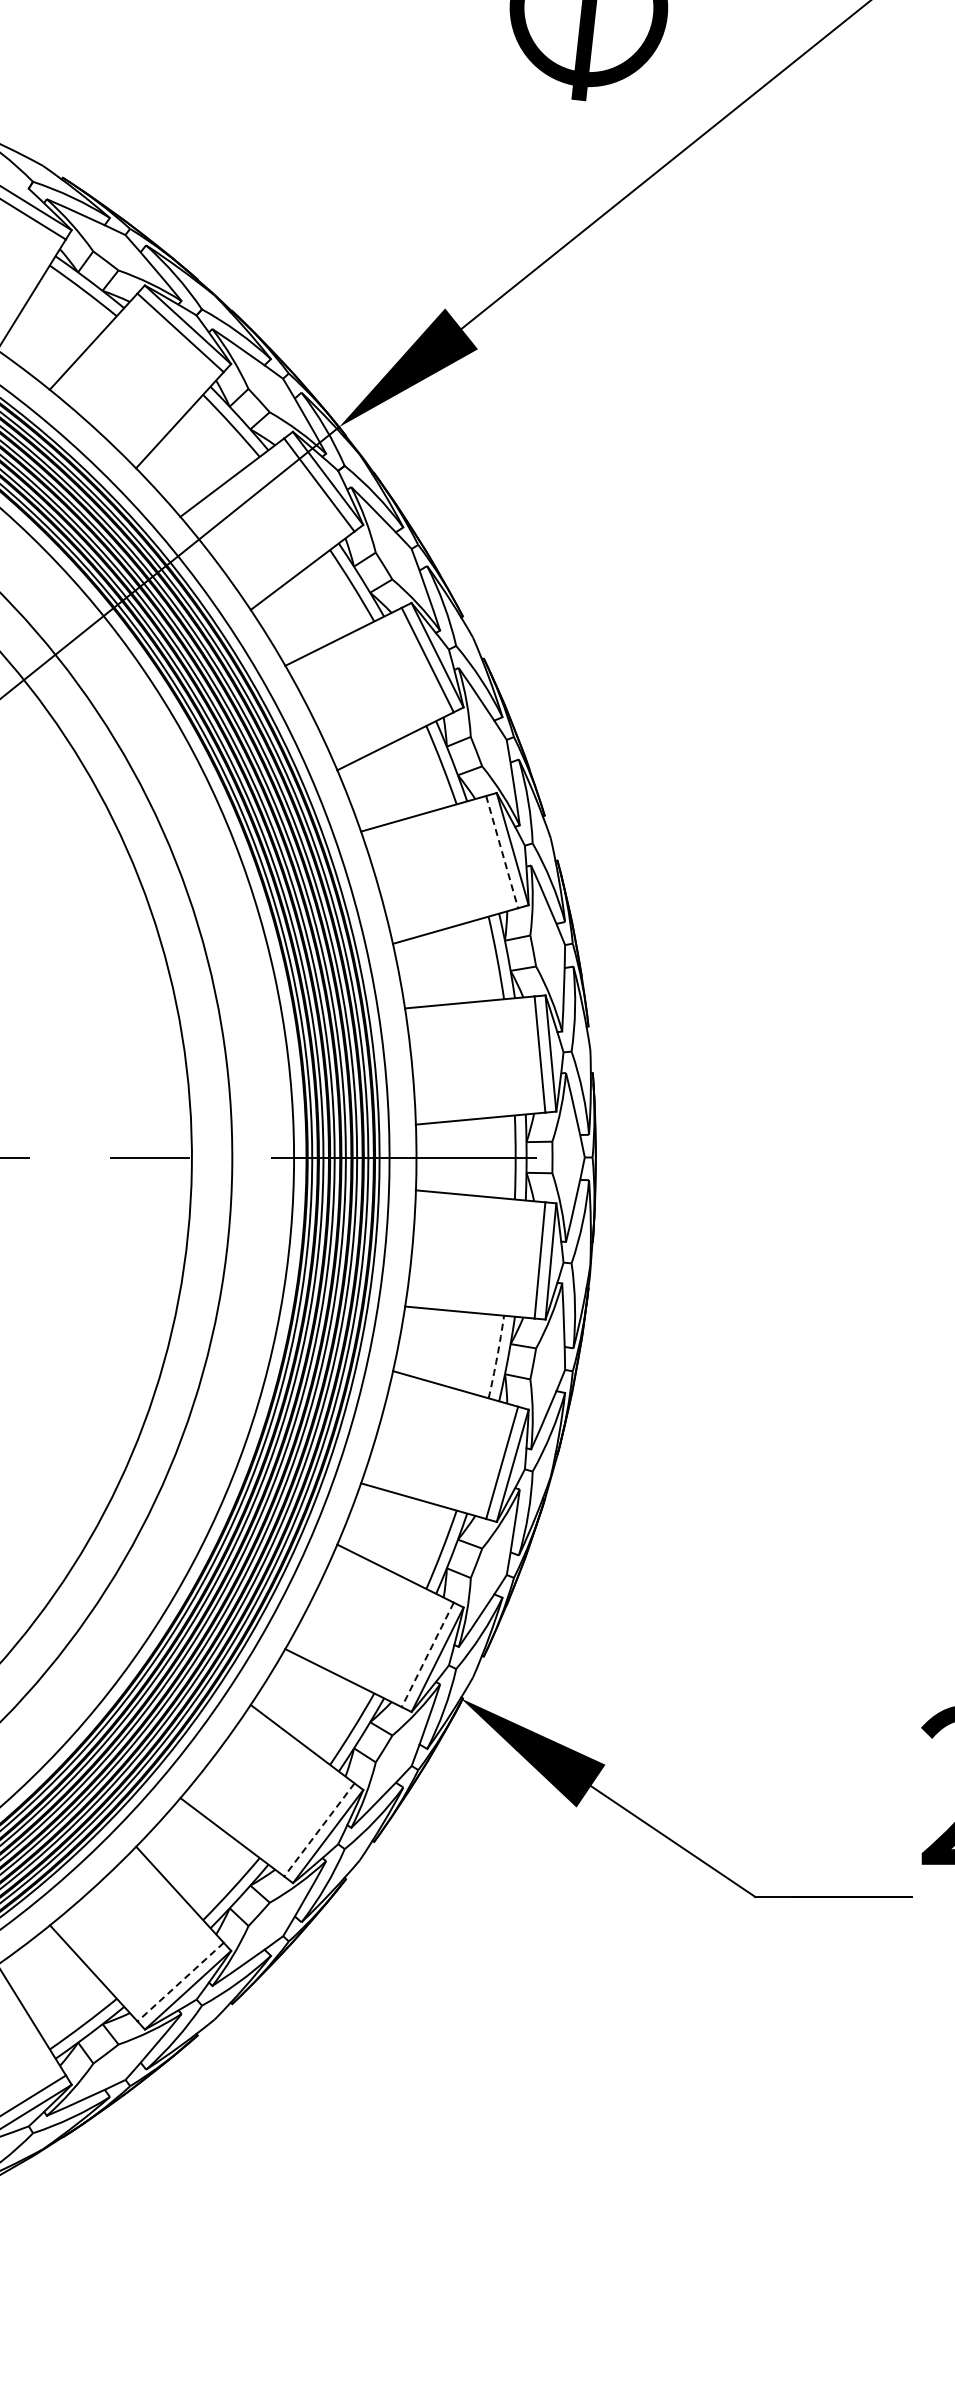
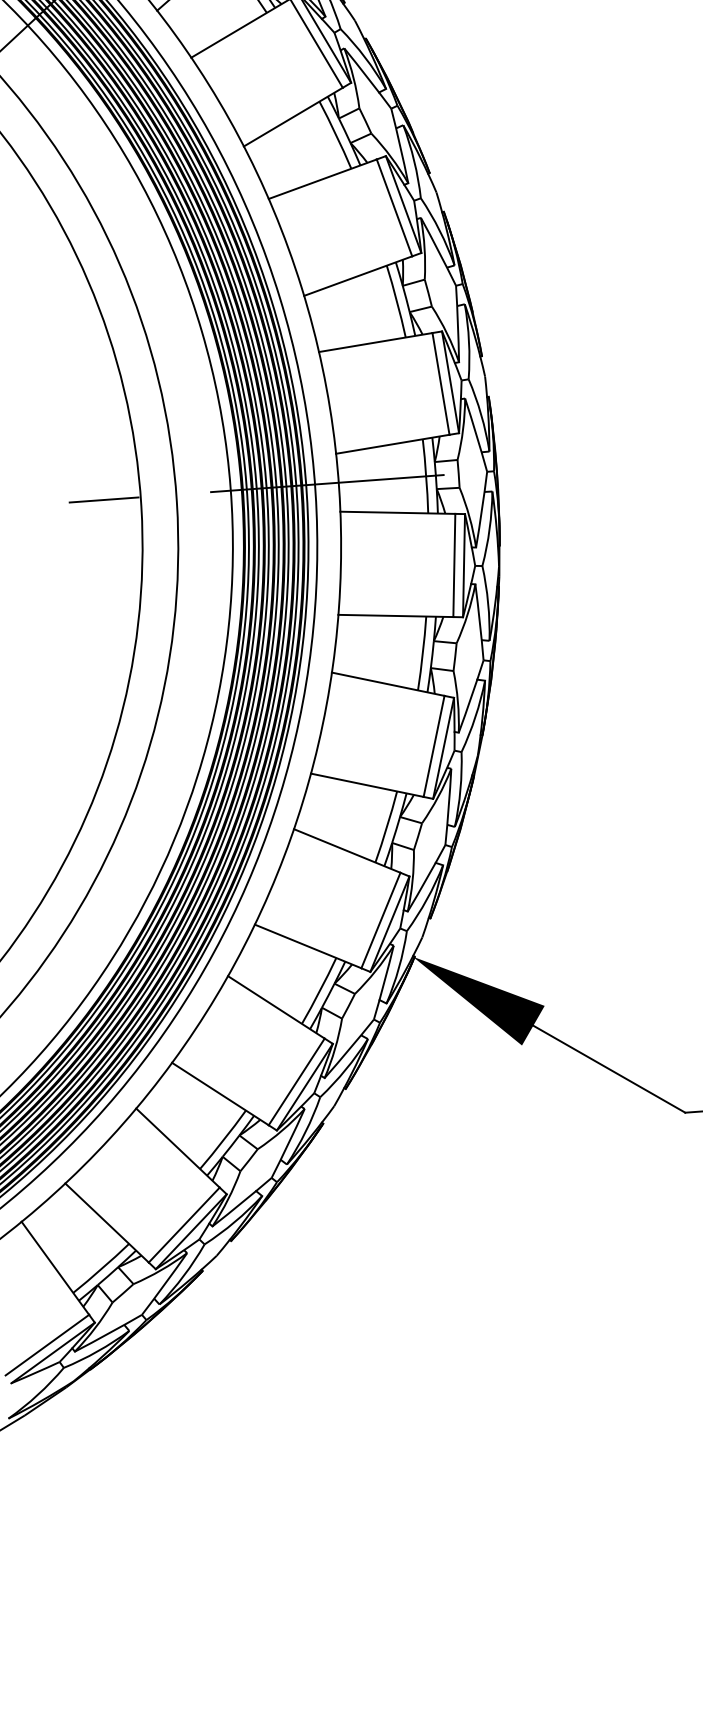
line: (502, 852) -> (394, 208), dashed -> solid
arc: (497, 1357) -> (423, 653), dashed -> solid
line: (427, 1655) -> (380, 921), dashed -> solid
line: (319, 1830) -> (296, 1082), dashed -> solid
line: (180, 1982) -> (184, 1225), dashed -> solid

